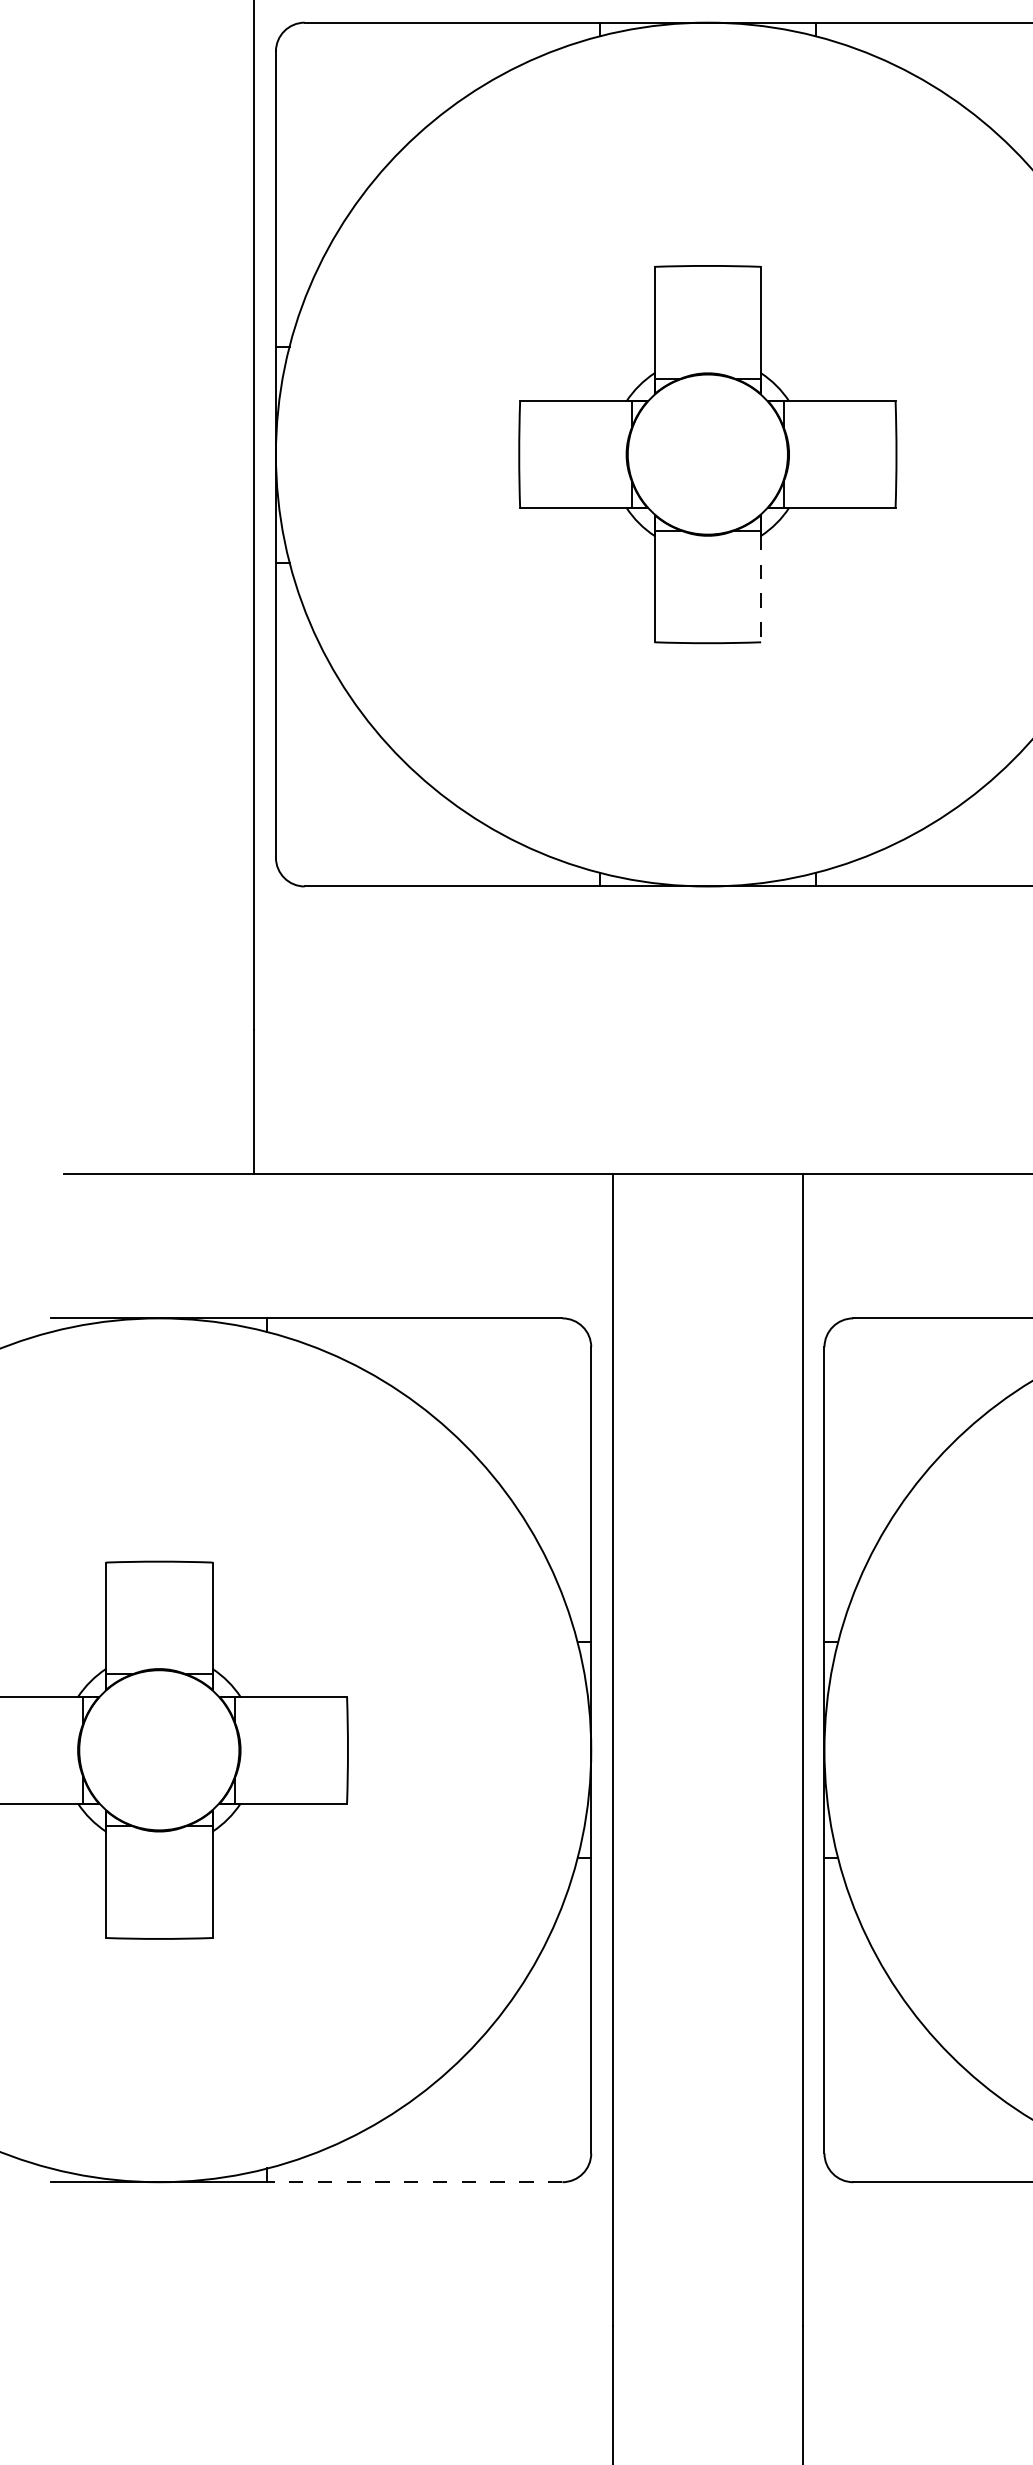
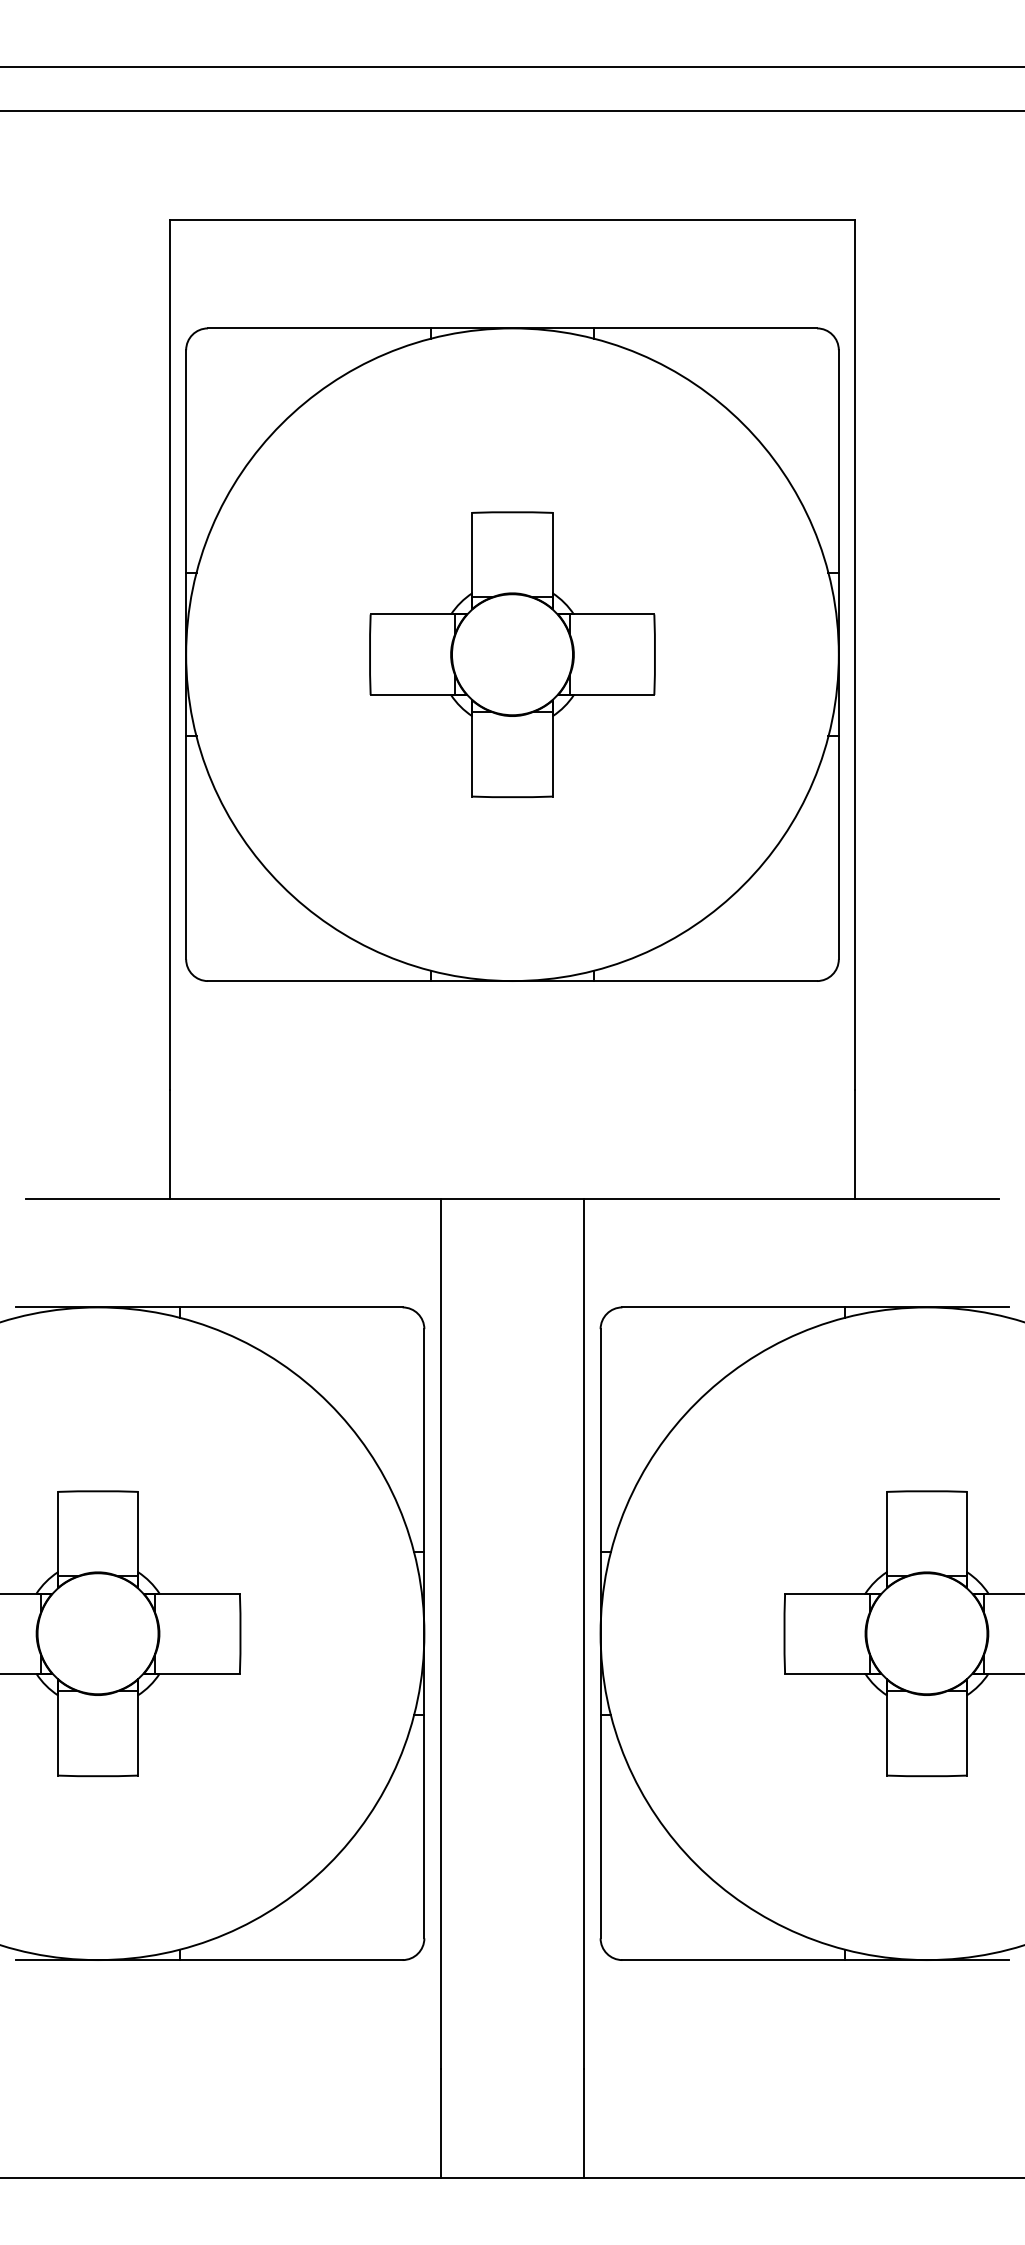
line: (760, 589) -> (552, 756), dashed -> solid
line: (414, 2182) -> (290, 1960), dashed -> solid

